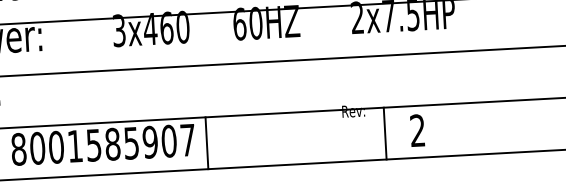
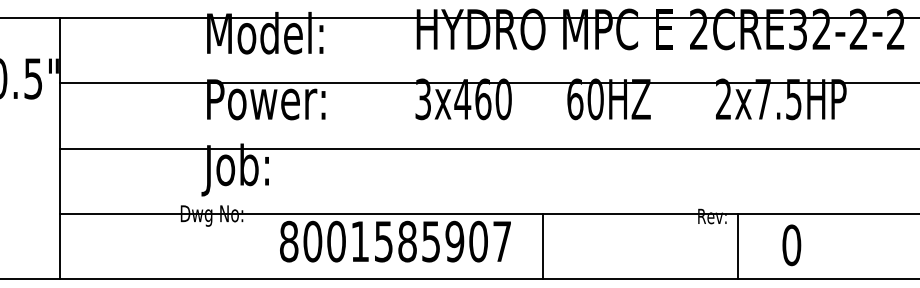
text: (417, 130) -> (791, 245), 2 -> 0
line: (385, 133) -> (737, 246), moved
line: (206, 143) -> (542, 246), moved

